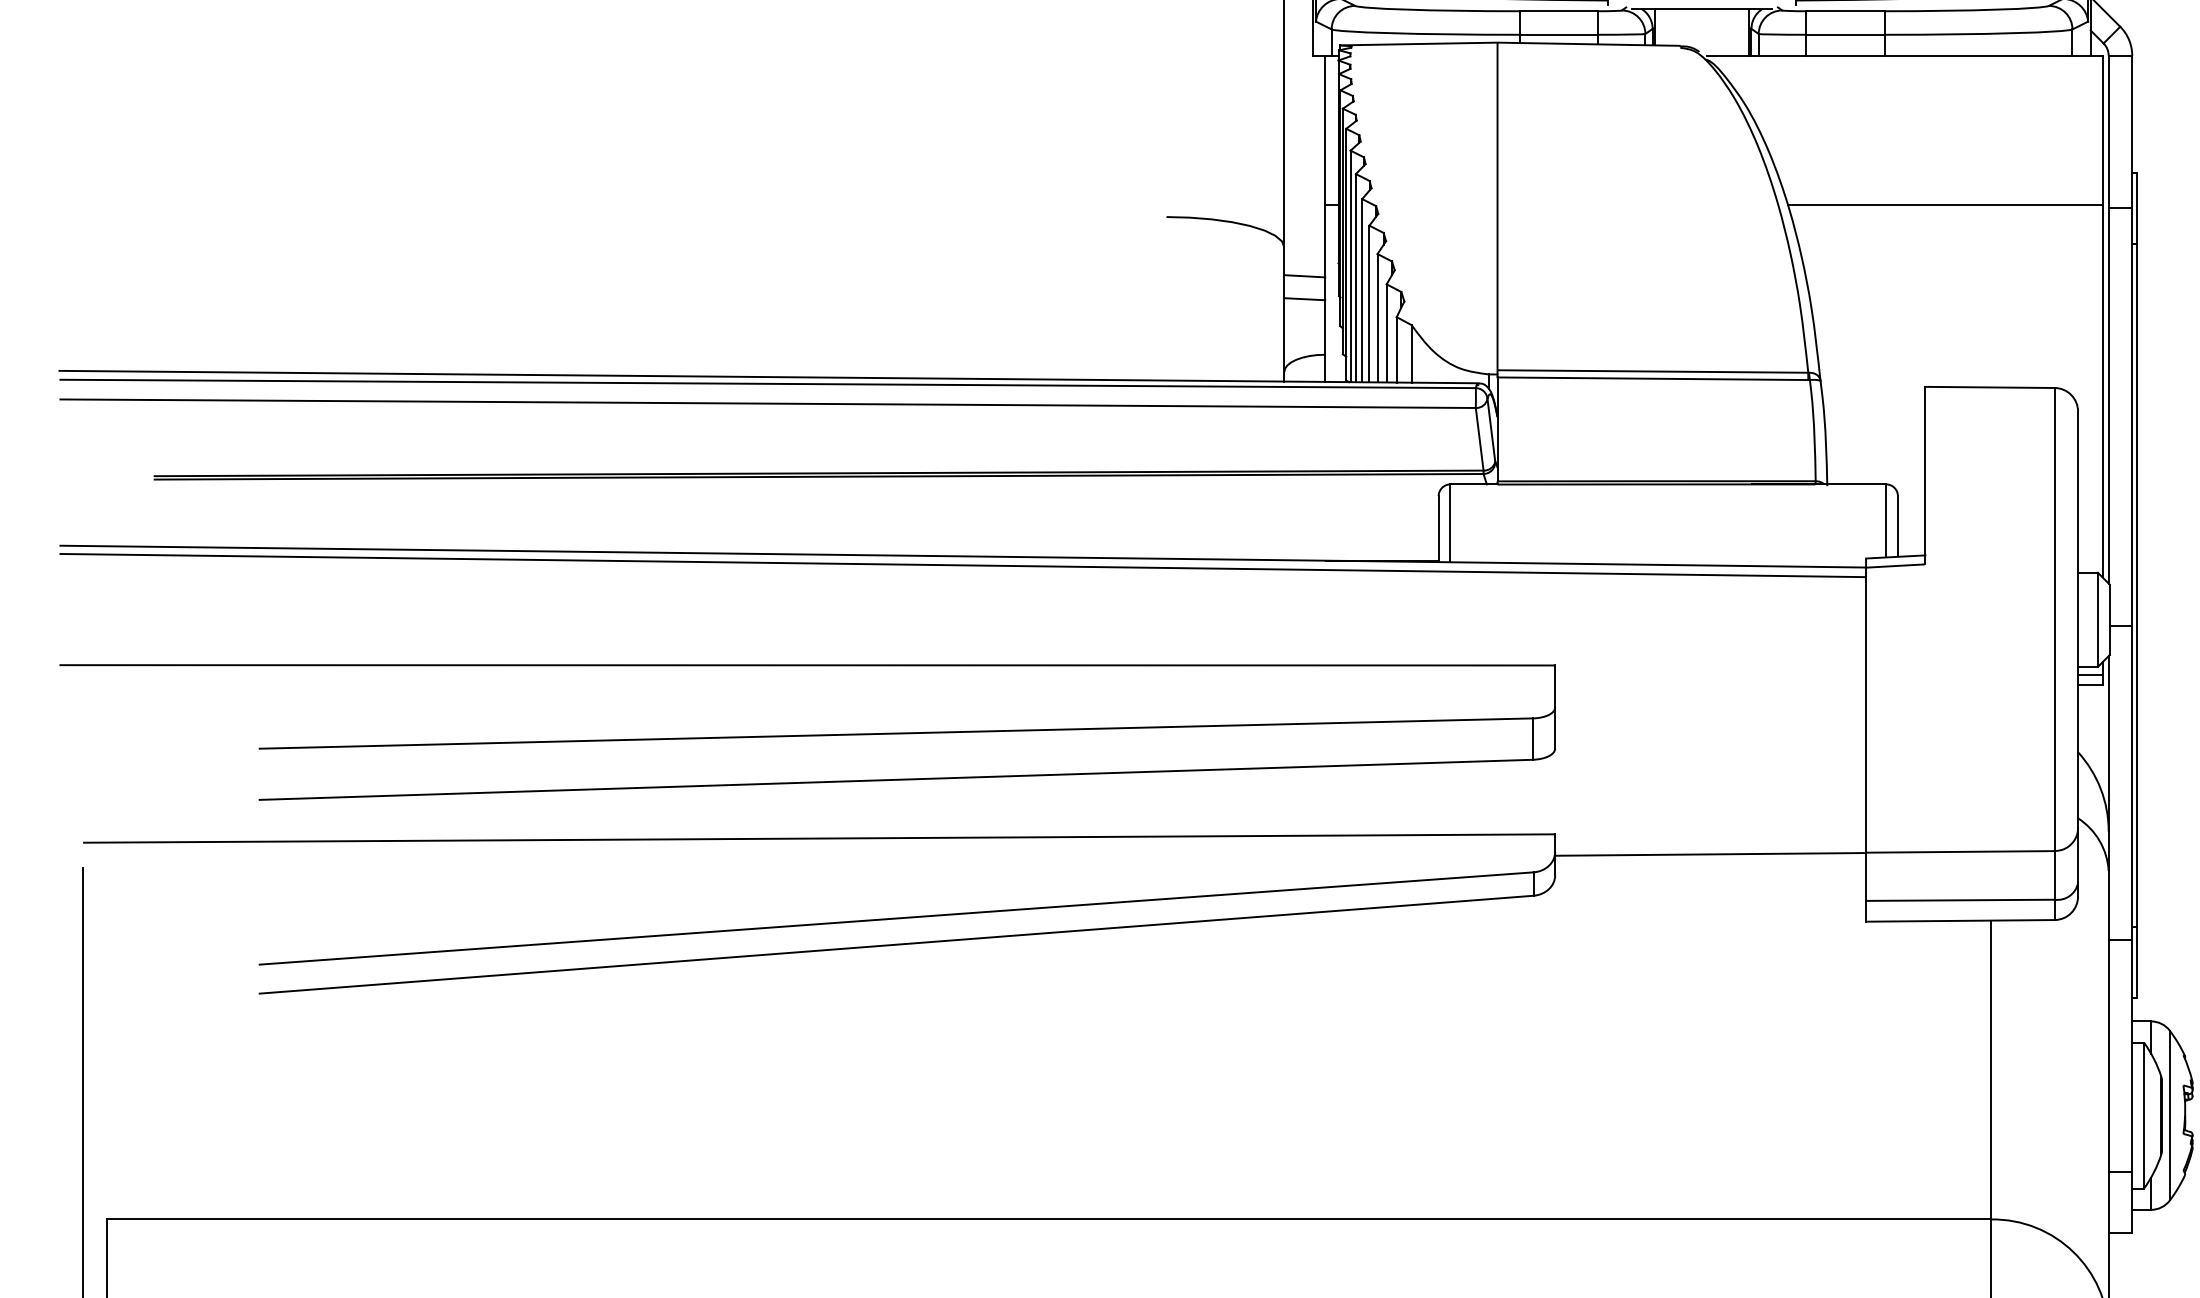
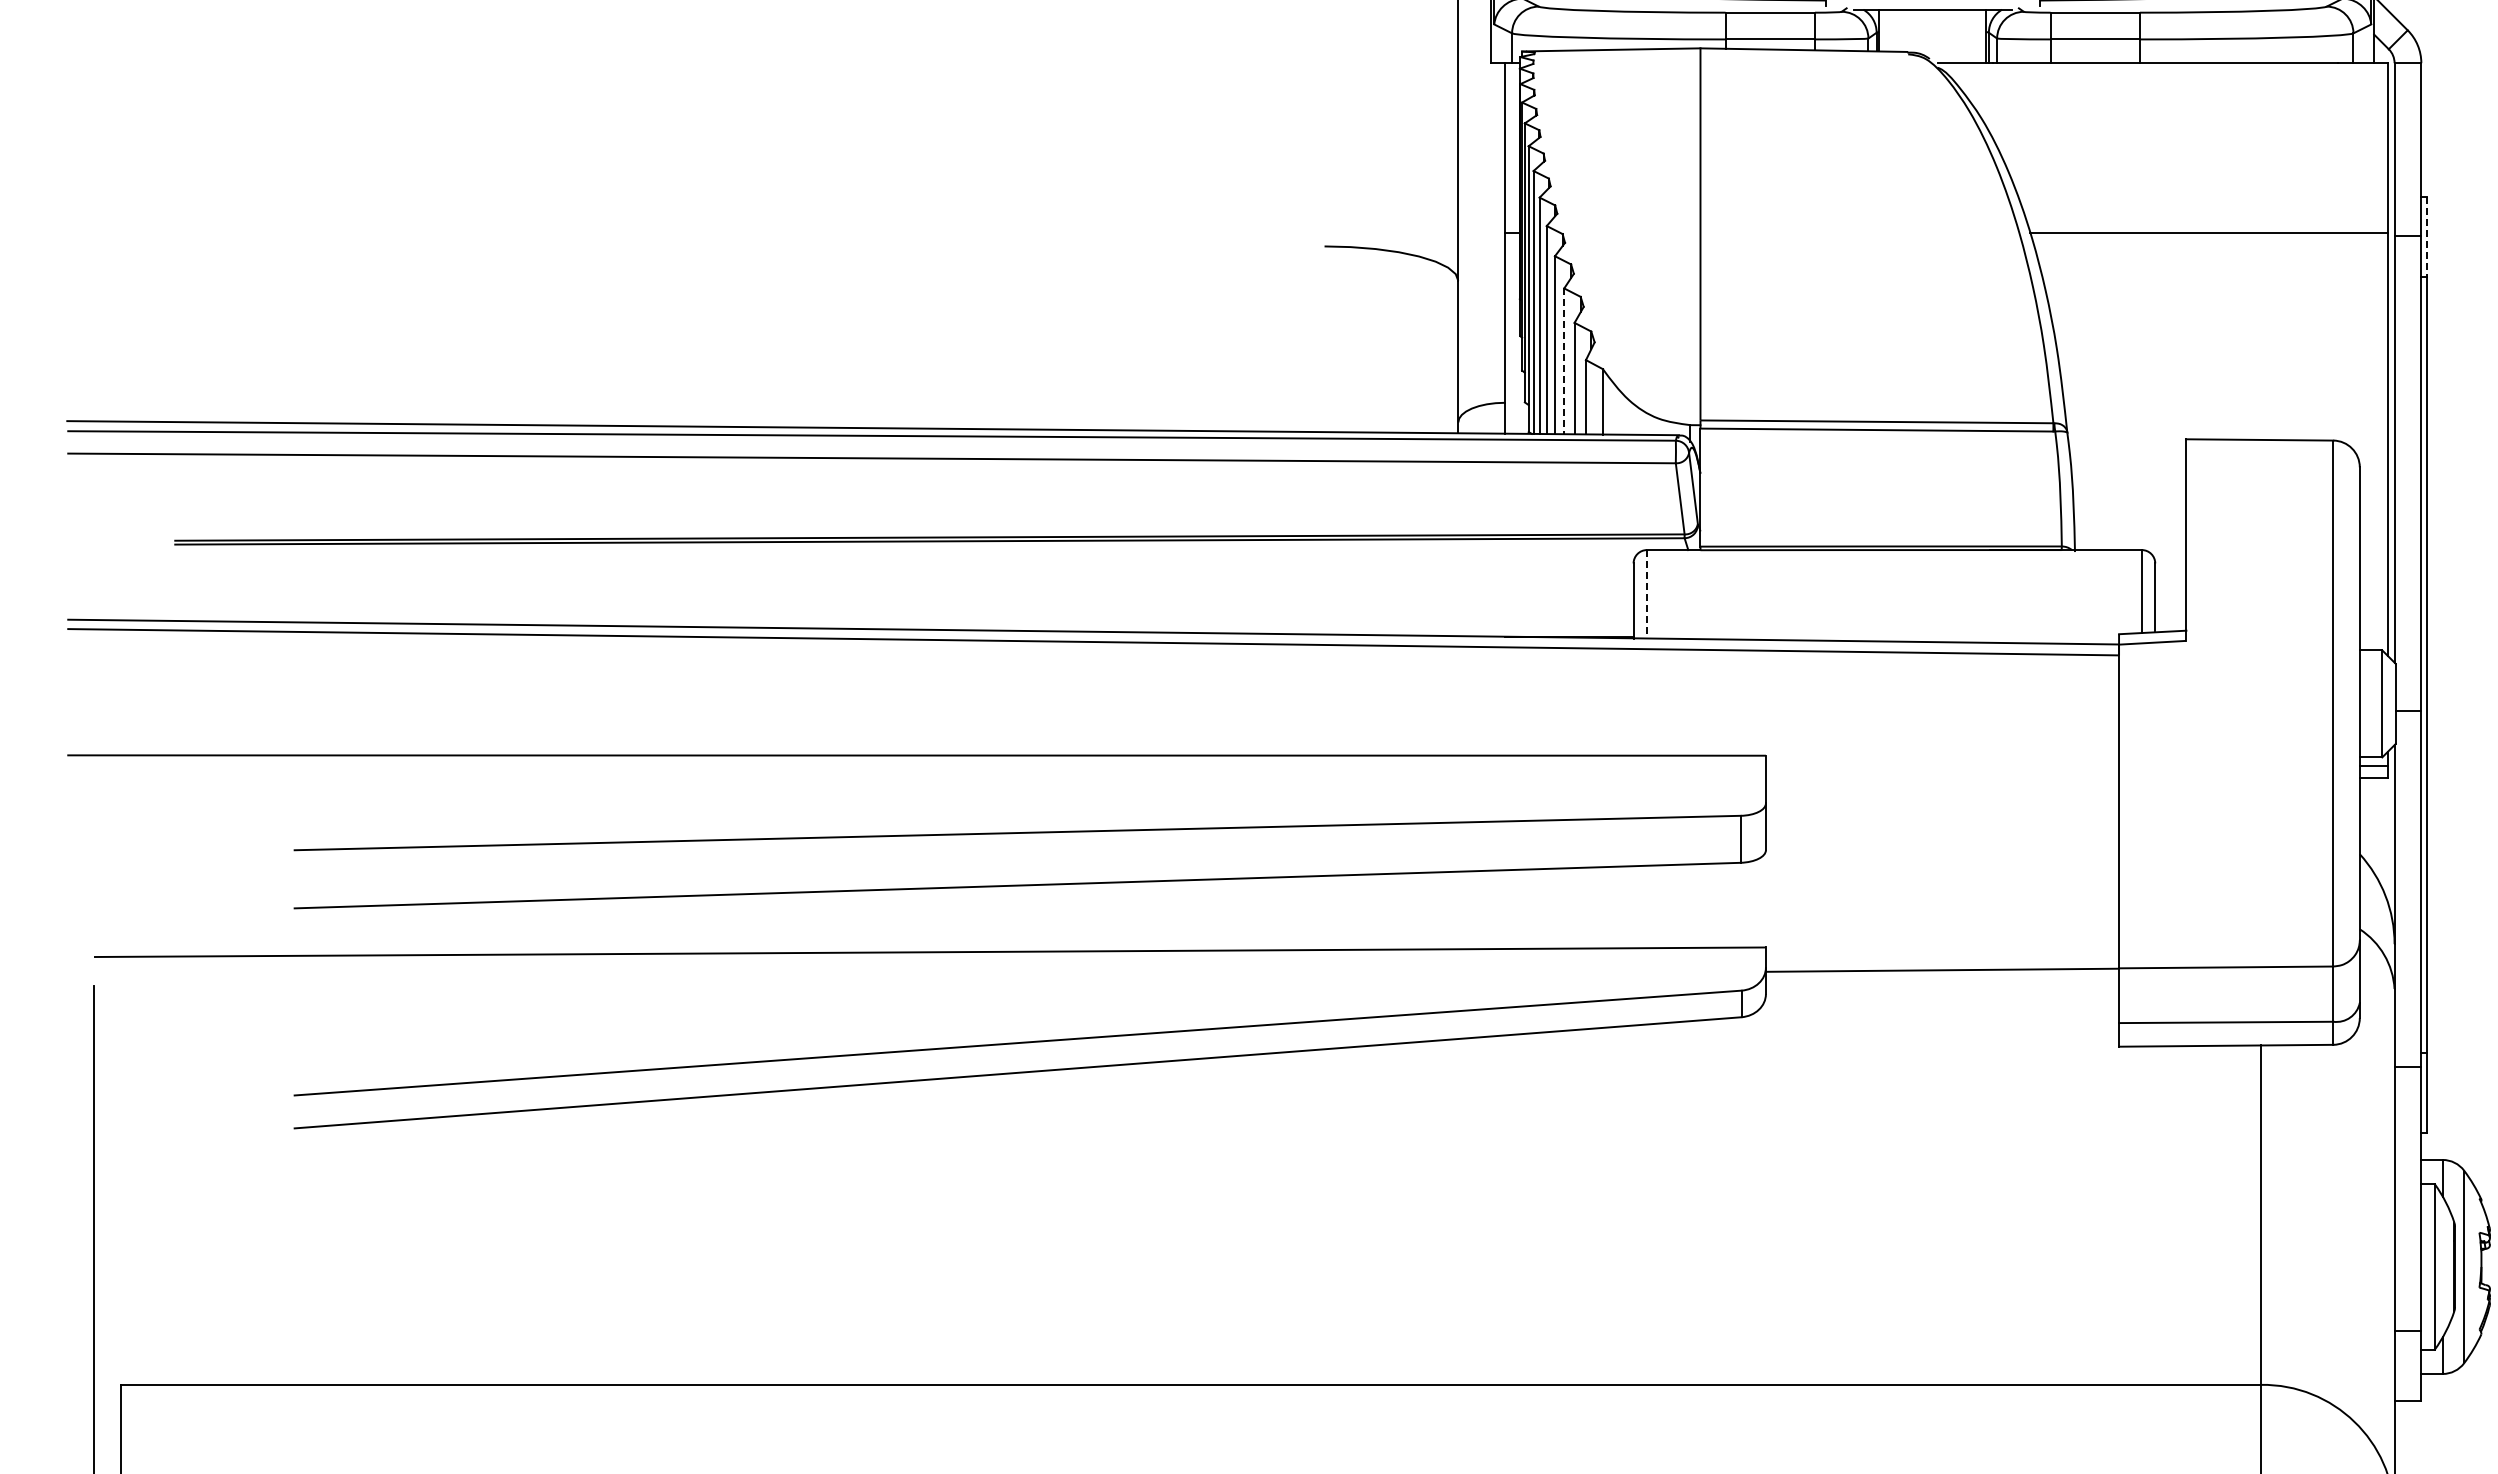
line: (2136, 209) -> (2426, 237), solid -> dashed
line: (1304, 276) -> (1481, 313), removed
line: (1304, 299) -> (1481, 339), removed
line: (1377, 318) -> (1564, 361), solid -> dashed
line: (1449, 522) -> (1646, 593), solid -> dashed

